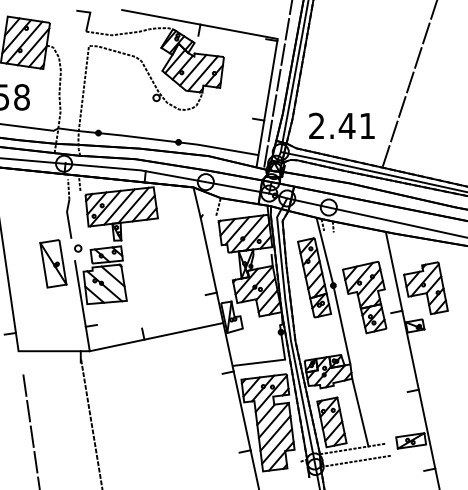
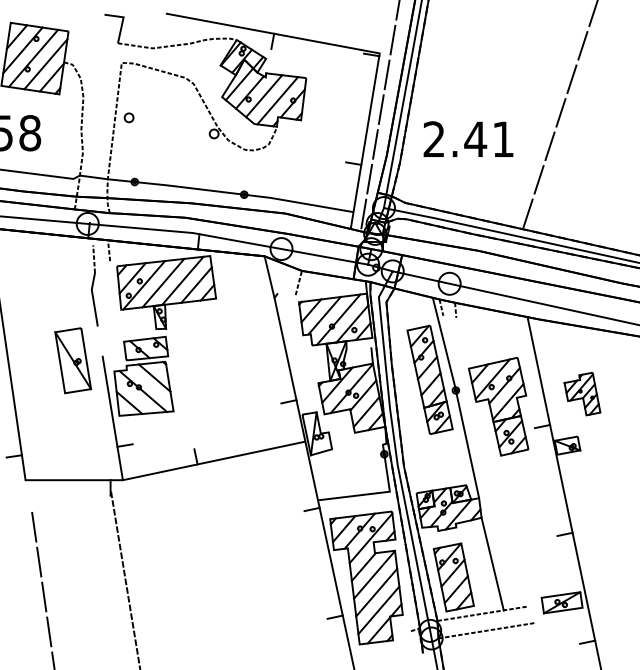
text: (341, 125) -> (468, 138), moved
part: (77, 248) -> (128, 117), moved
part: (426, 287) -> (582, 393), size x0.6

